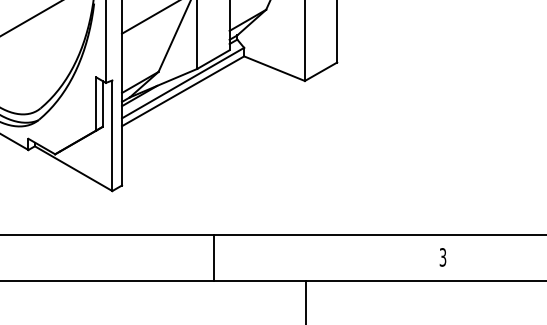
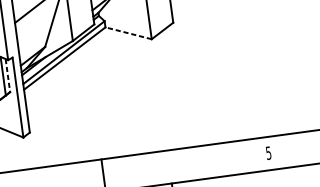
line: (274, 68) -> (128, 33), solid -> dashed
line: (102, 103) -> (7, 75), solid -> dashed
text: (443, 256) -> (268, 152), 3 -> 5

